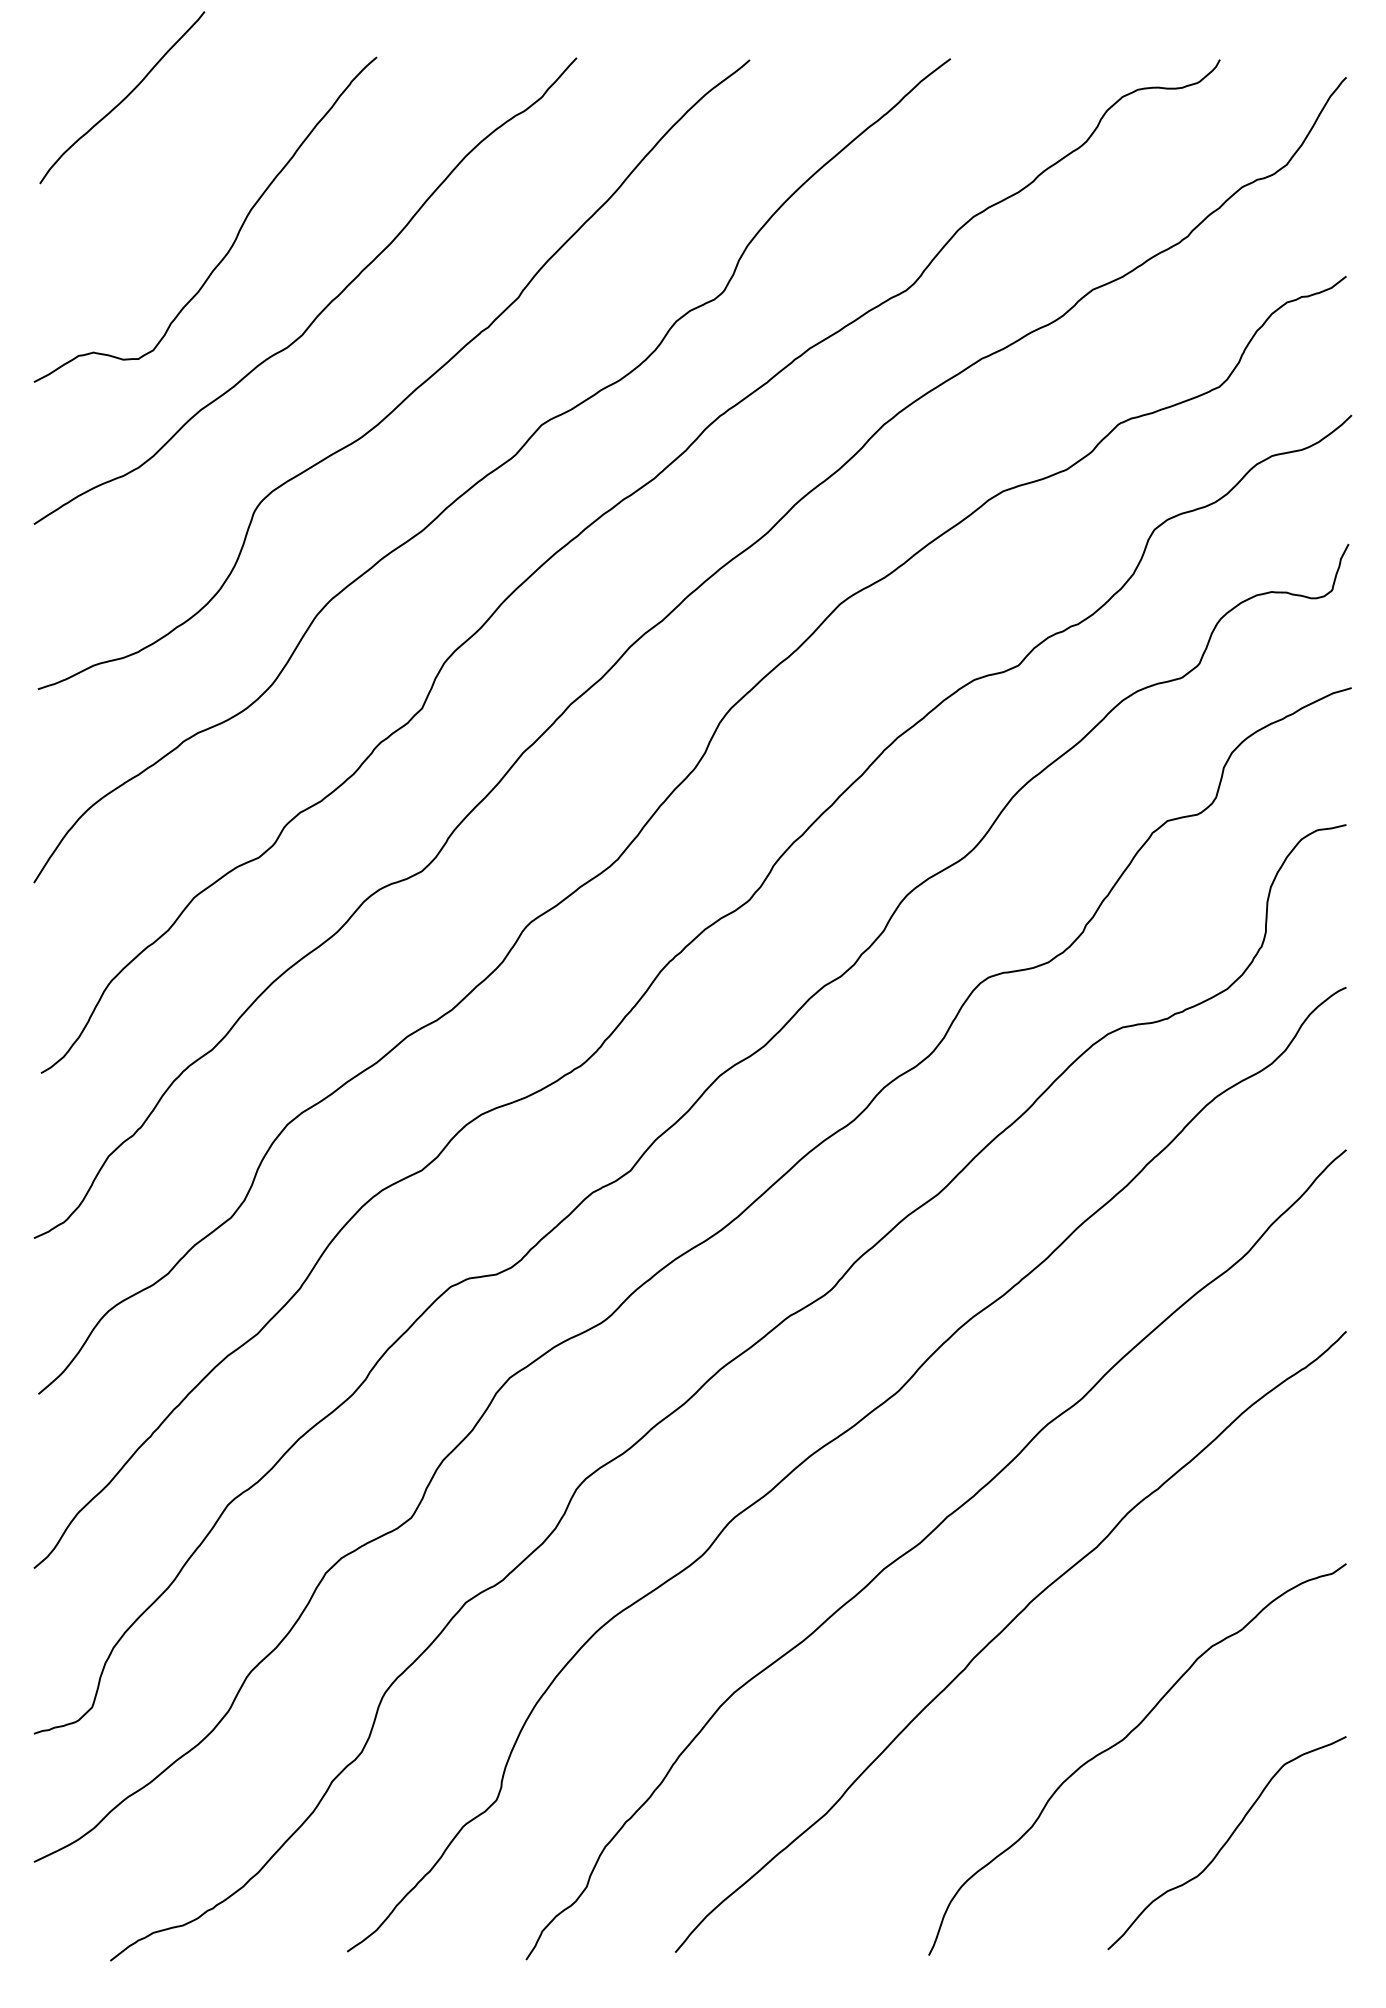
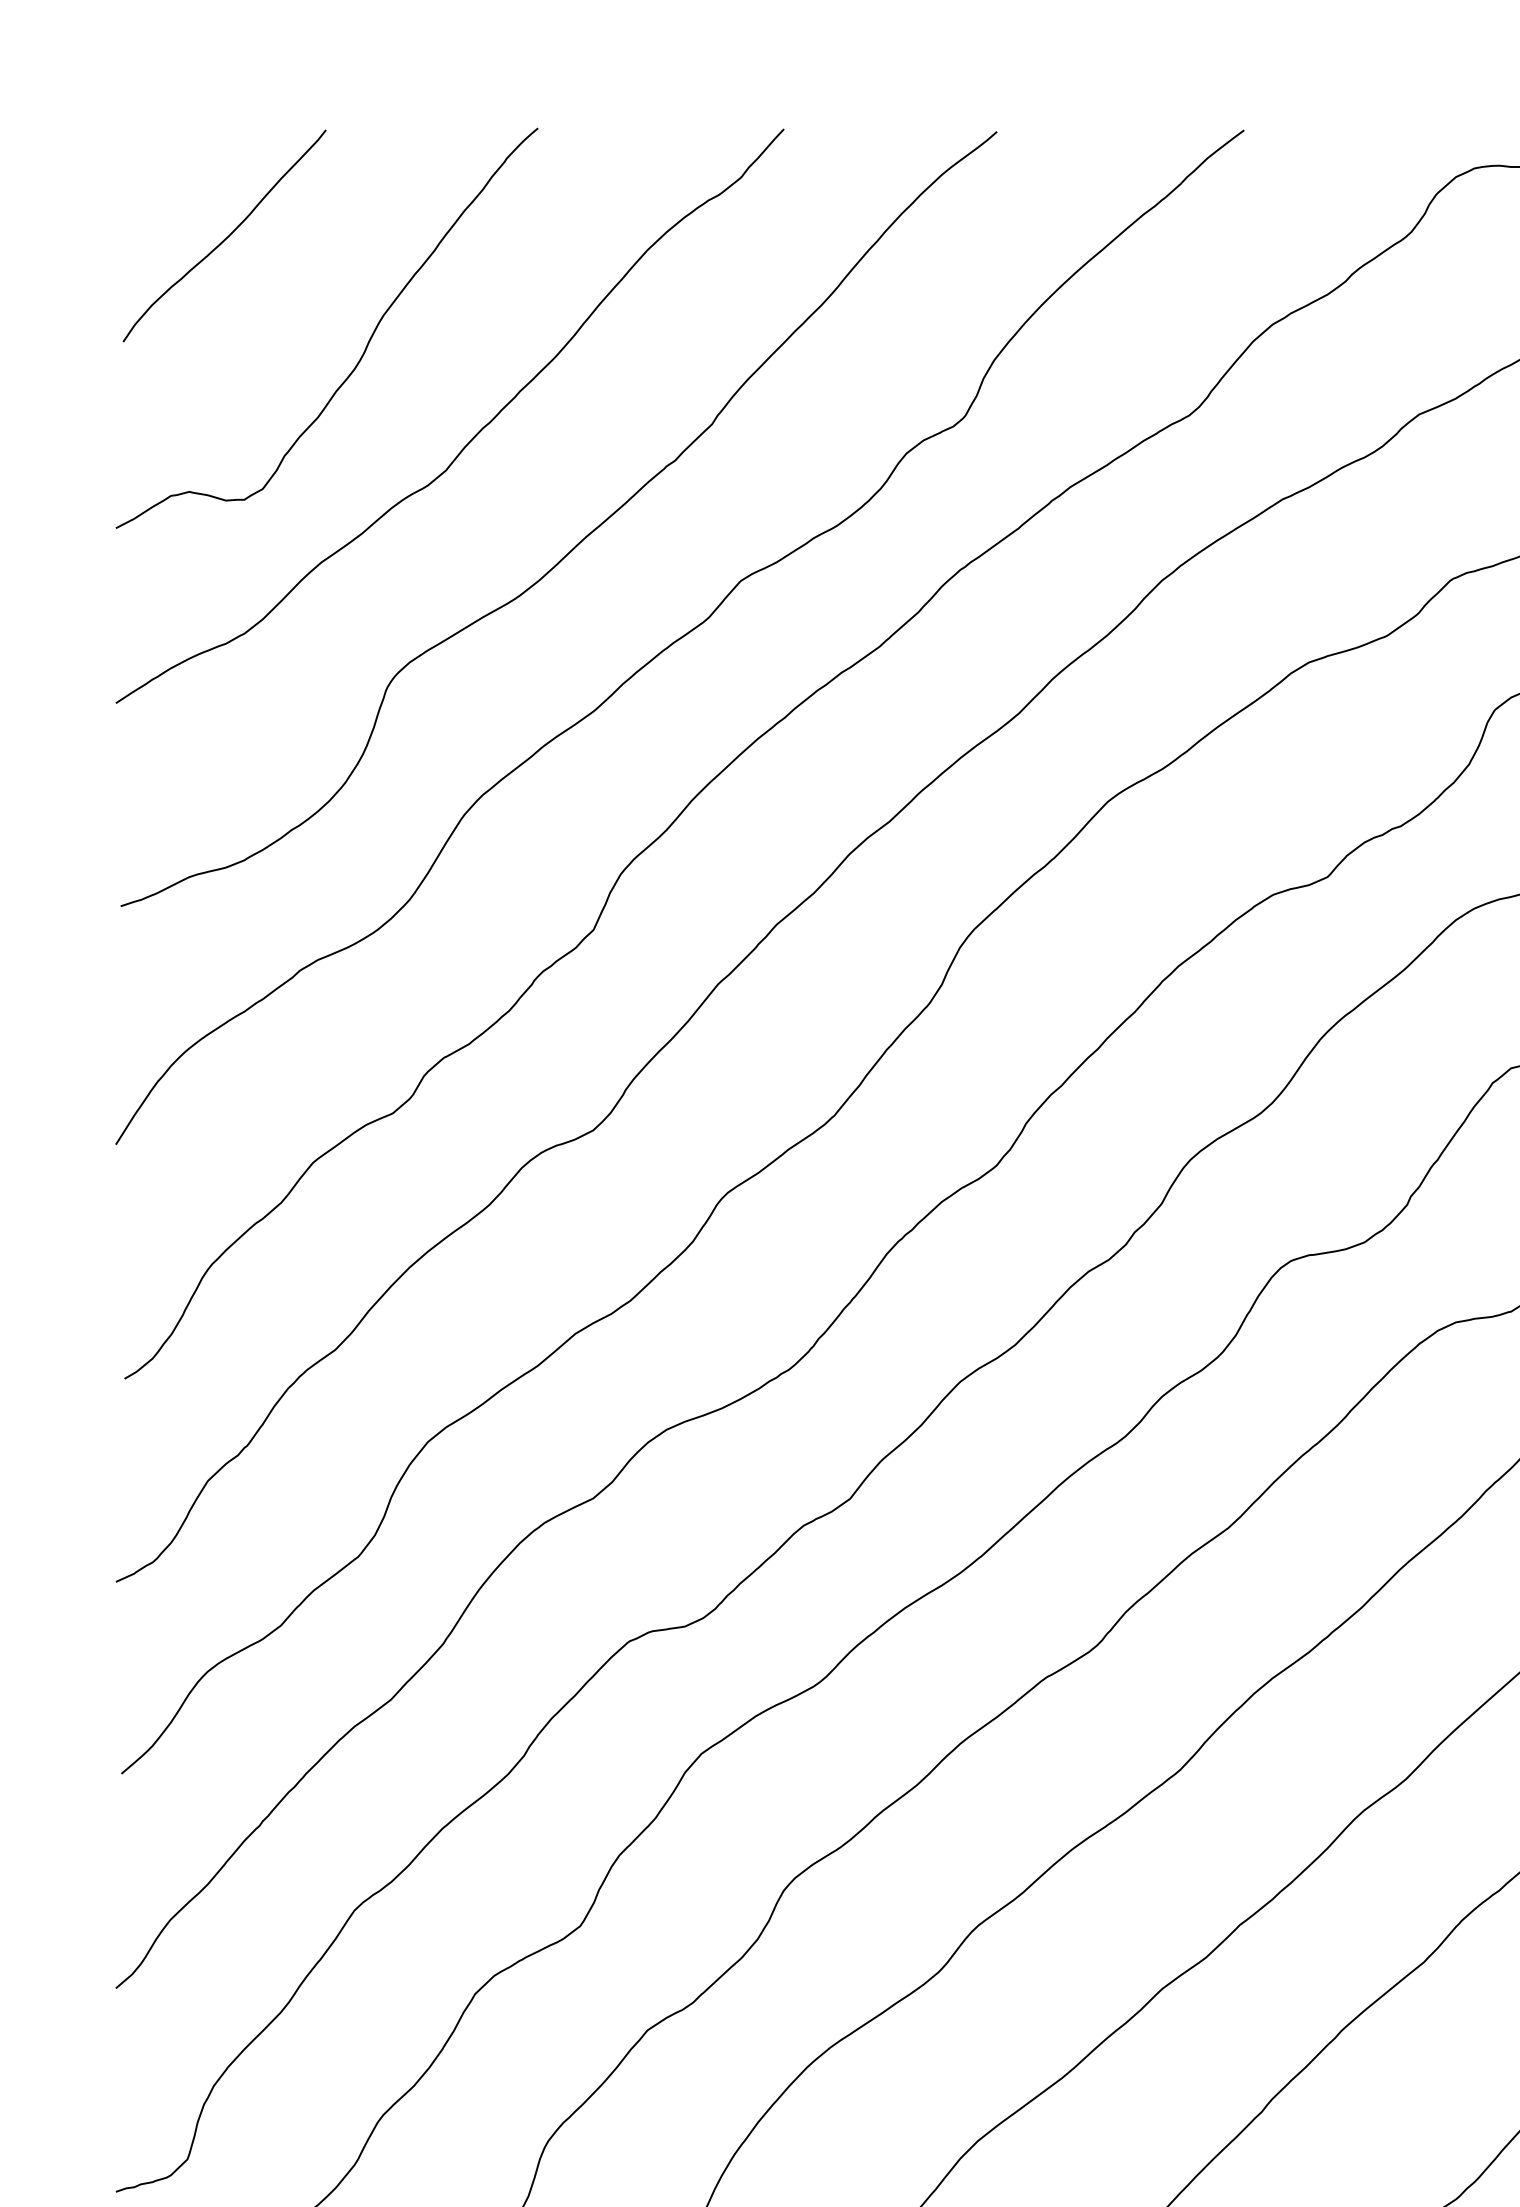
curve: (123, 98) -> (226, 236), moved

